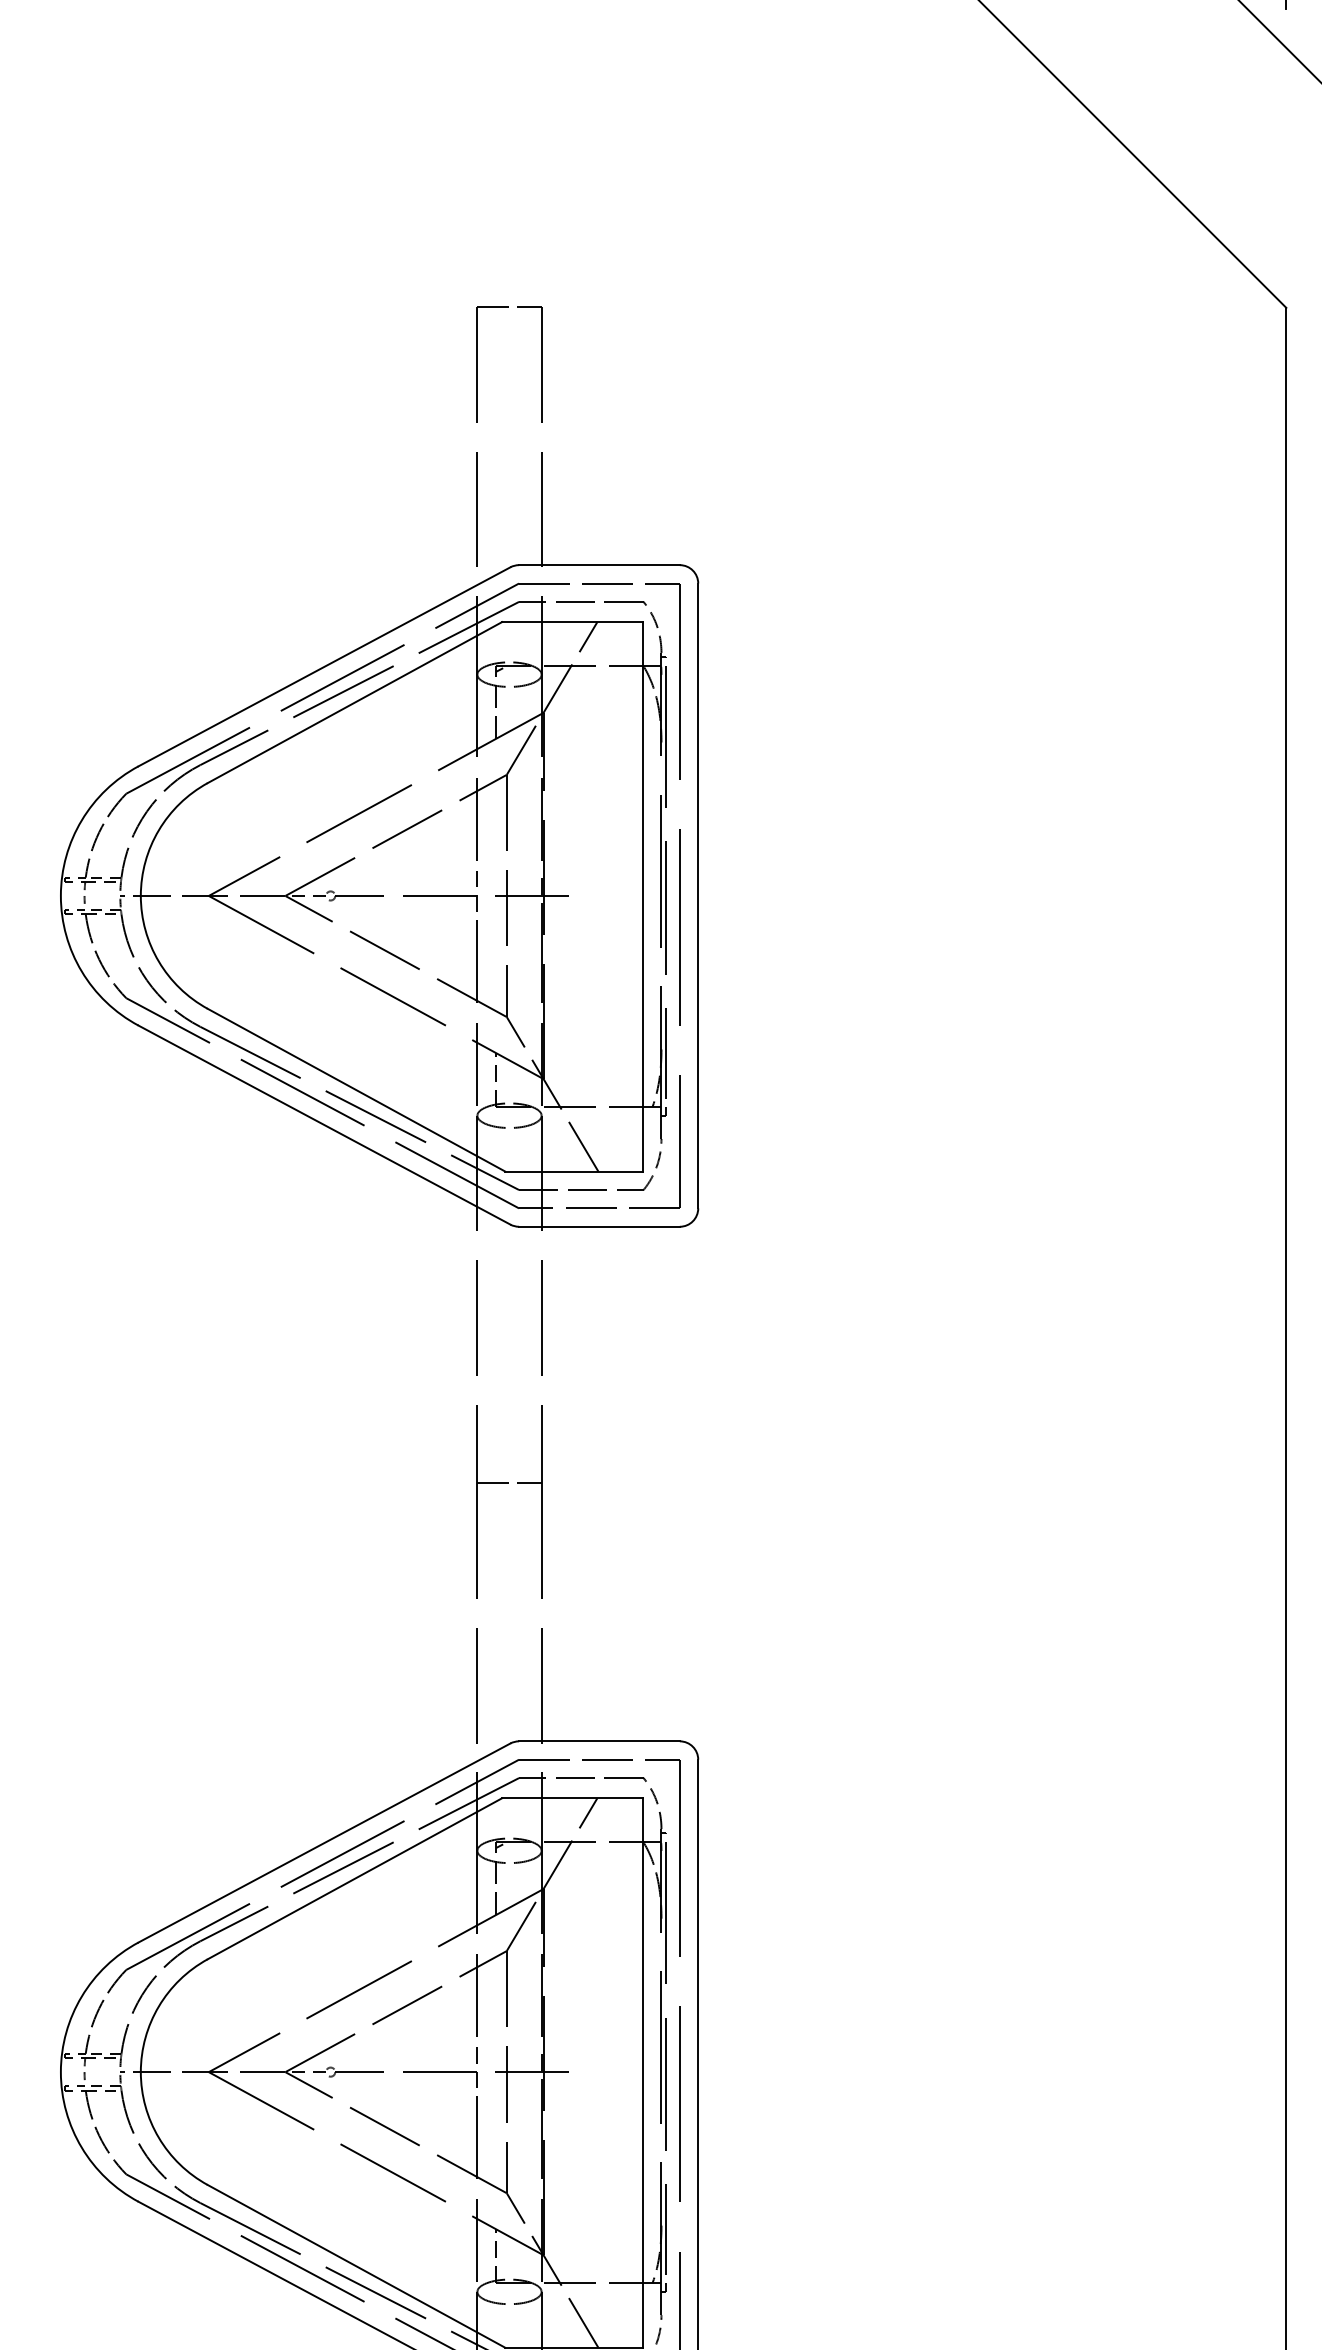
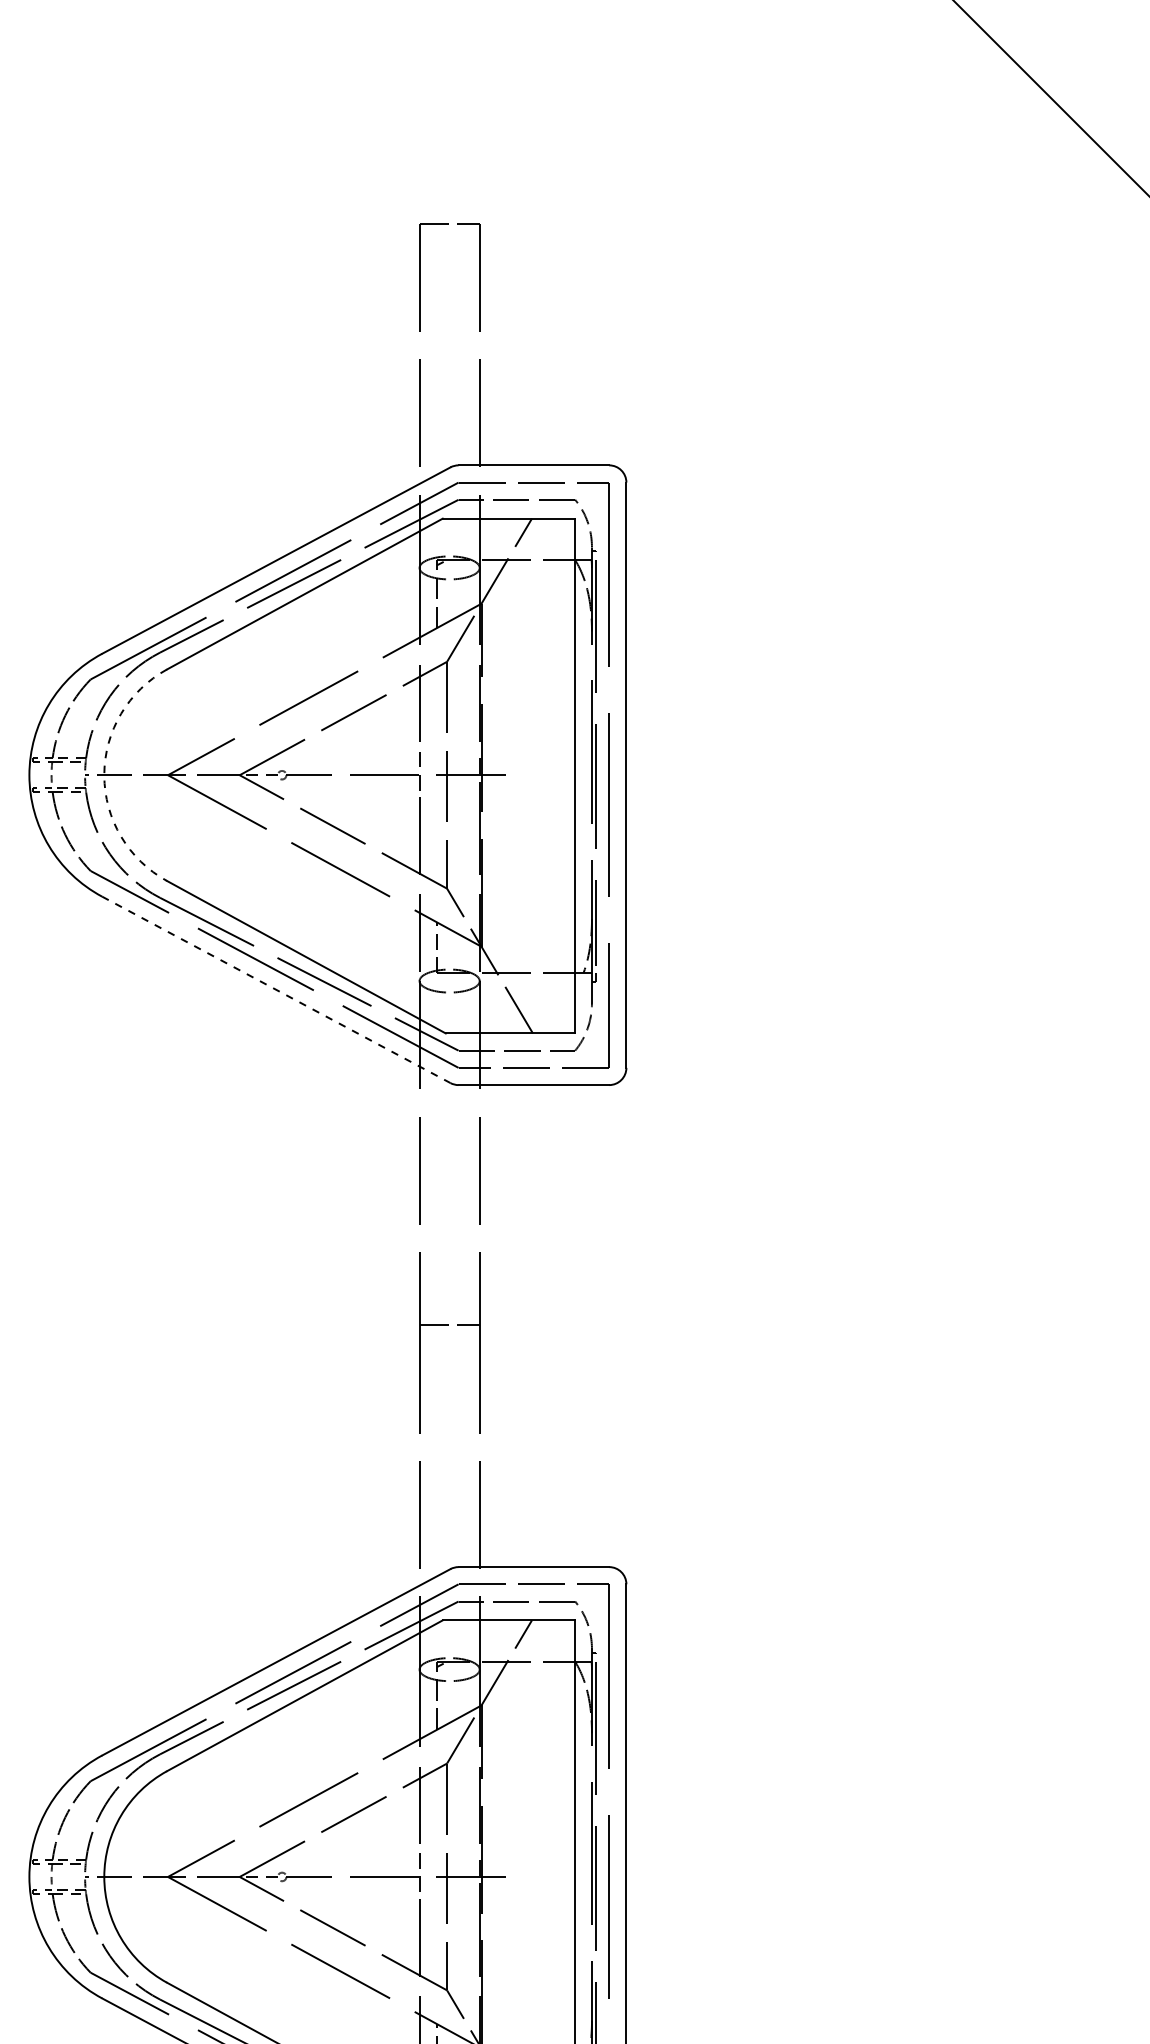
arc: (140, 895) -> (103, 774), solid -> dashed
line: (324, 1125) -> (276, 990), solid -> dashed

